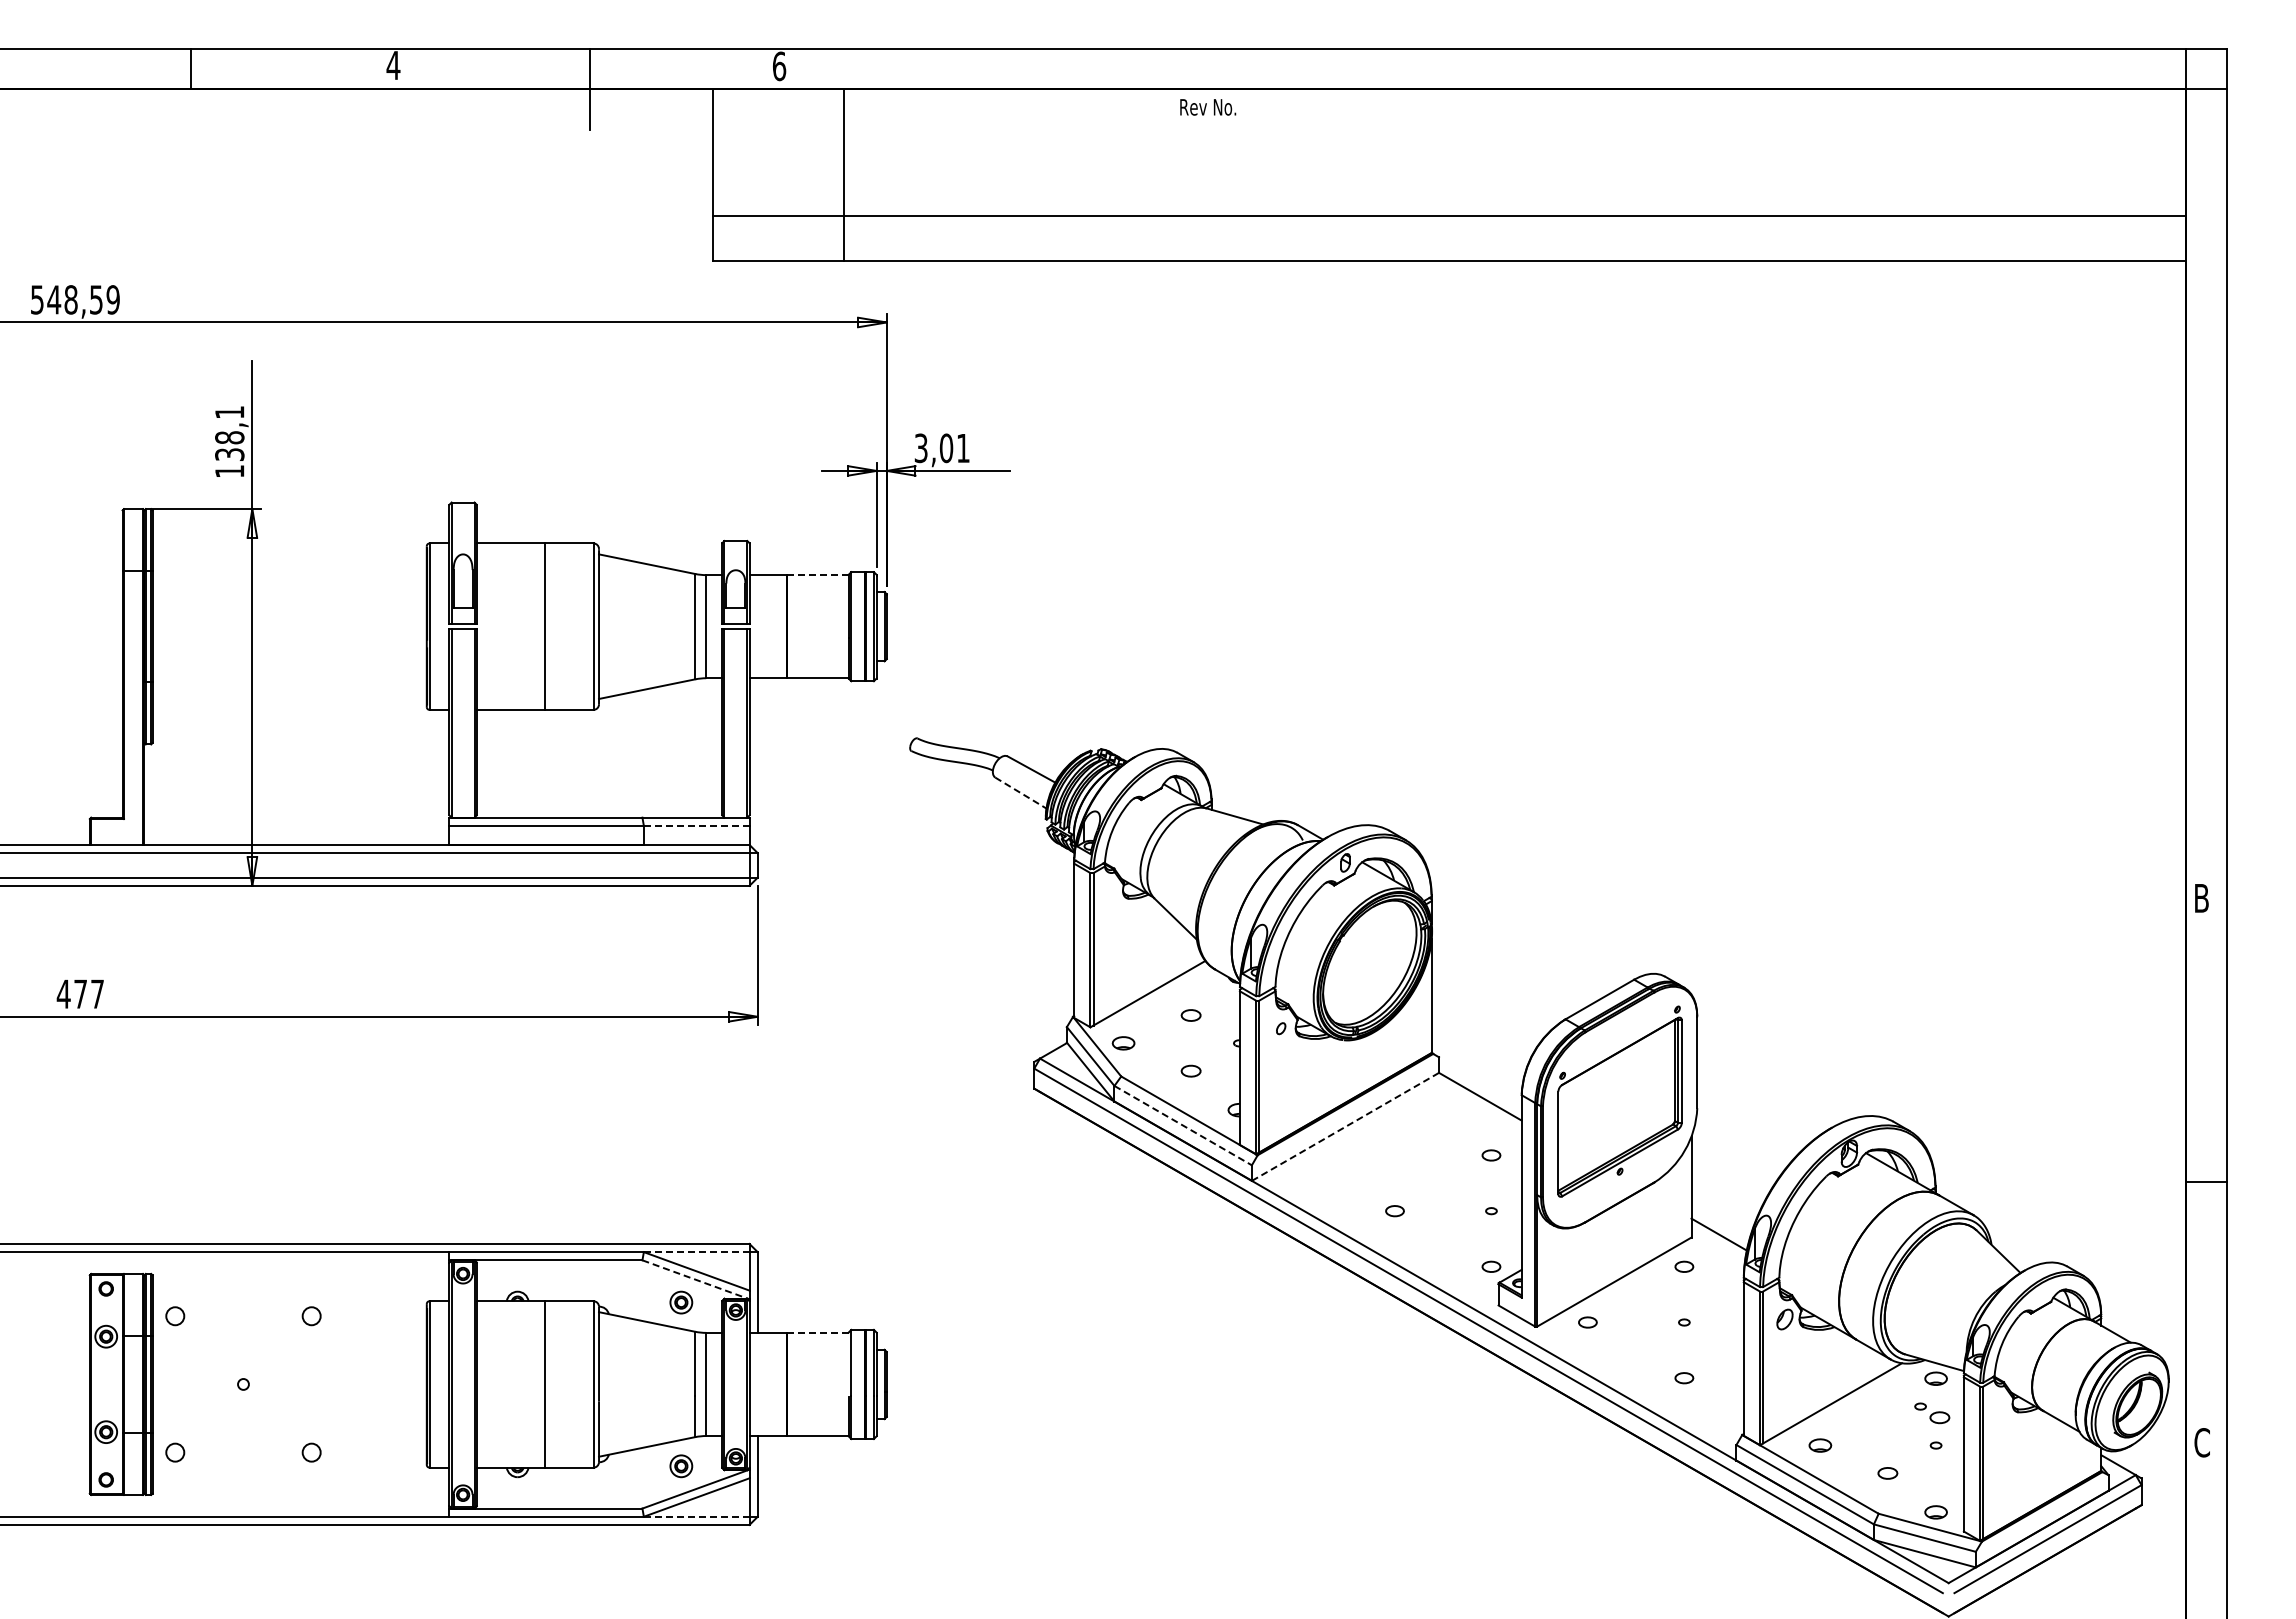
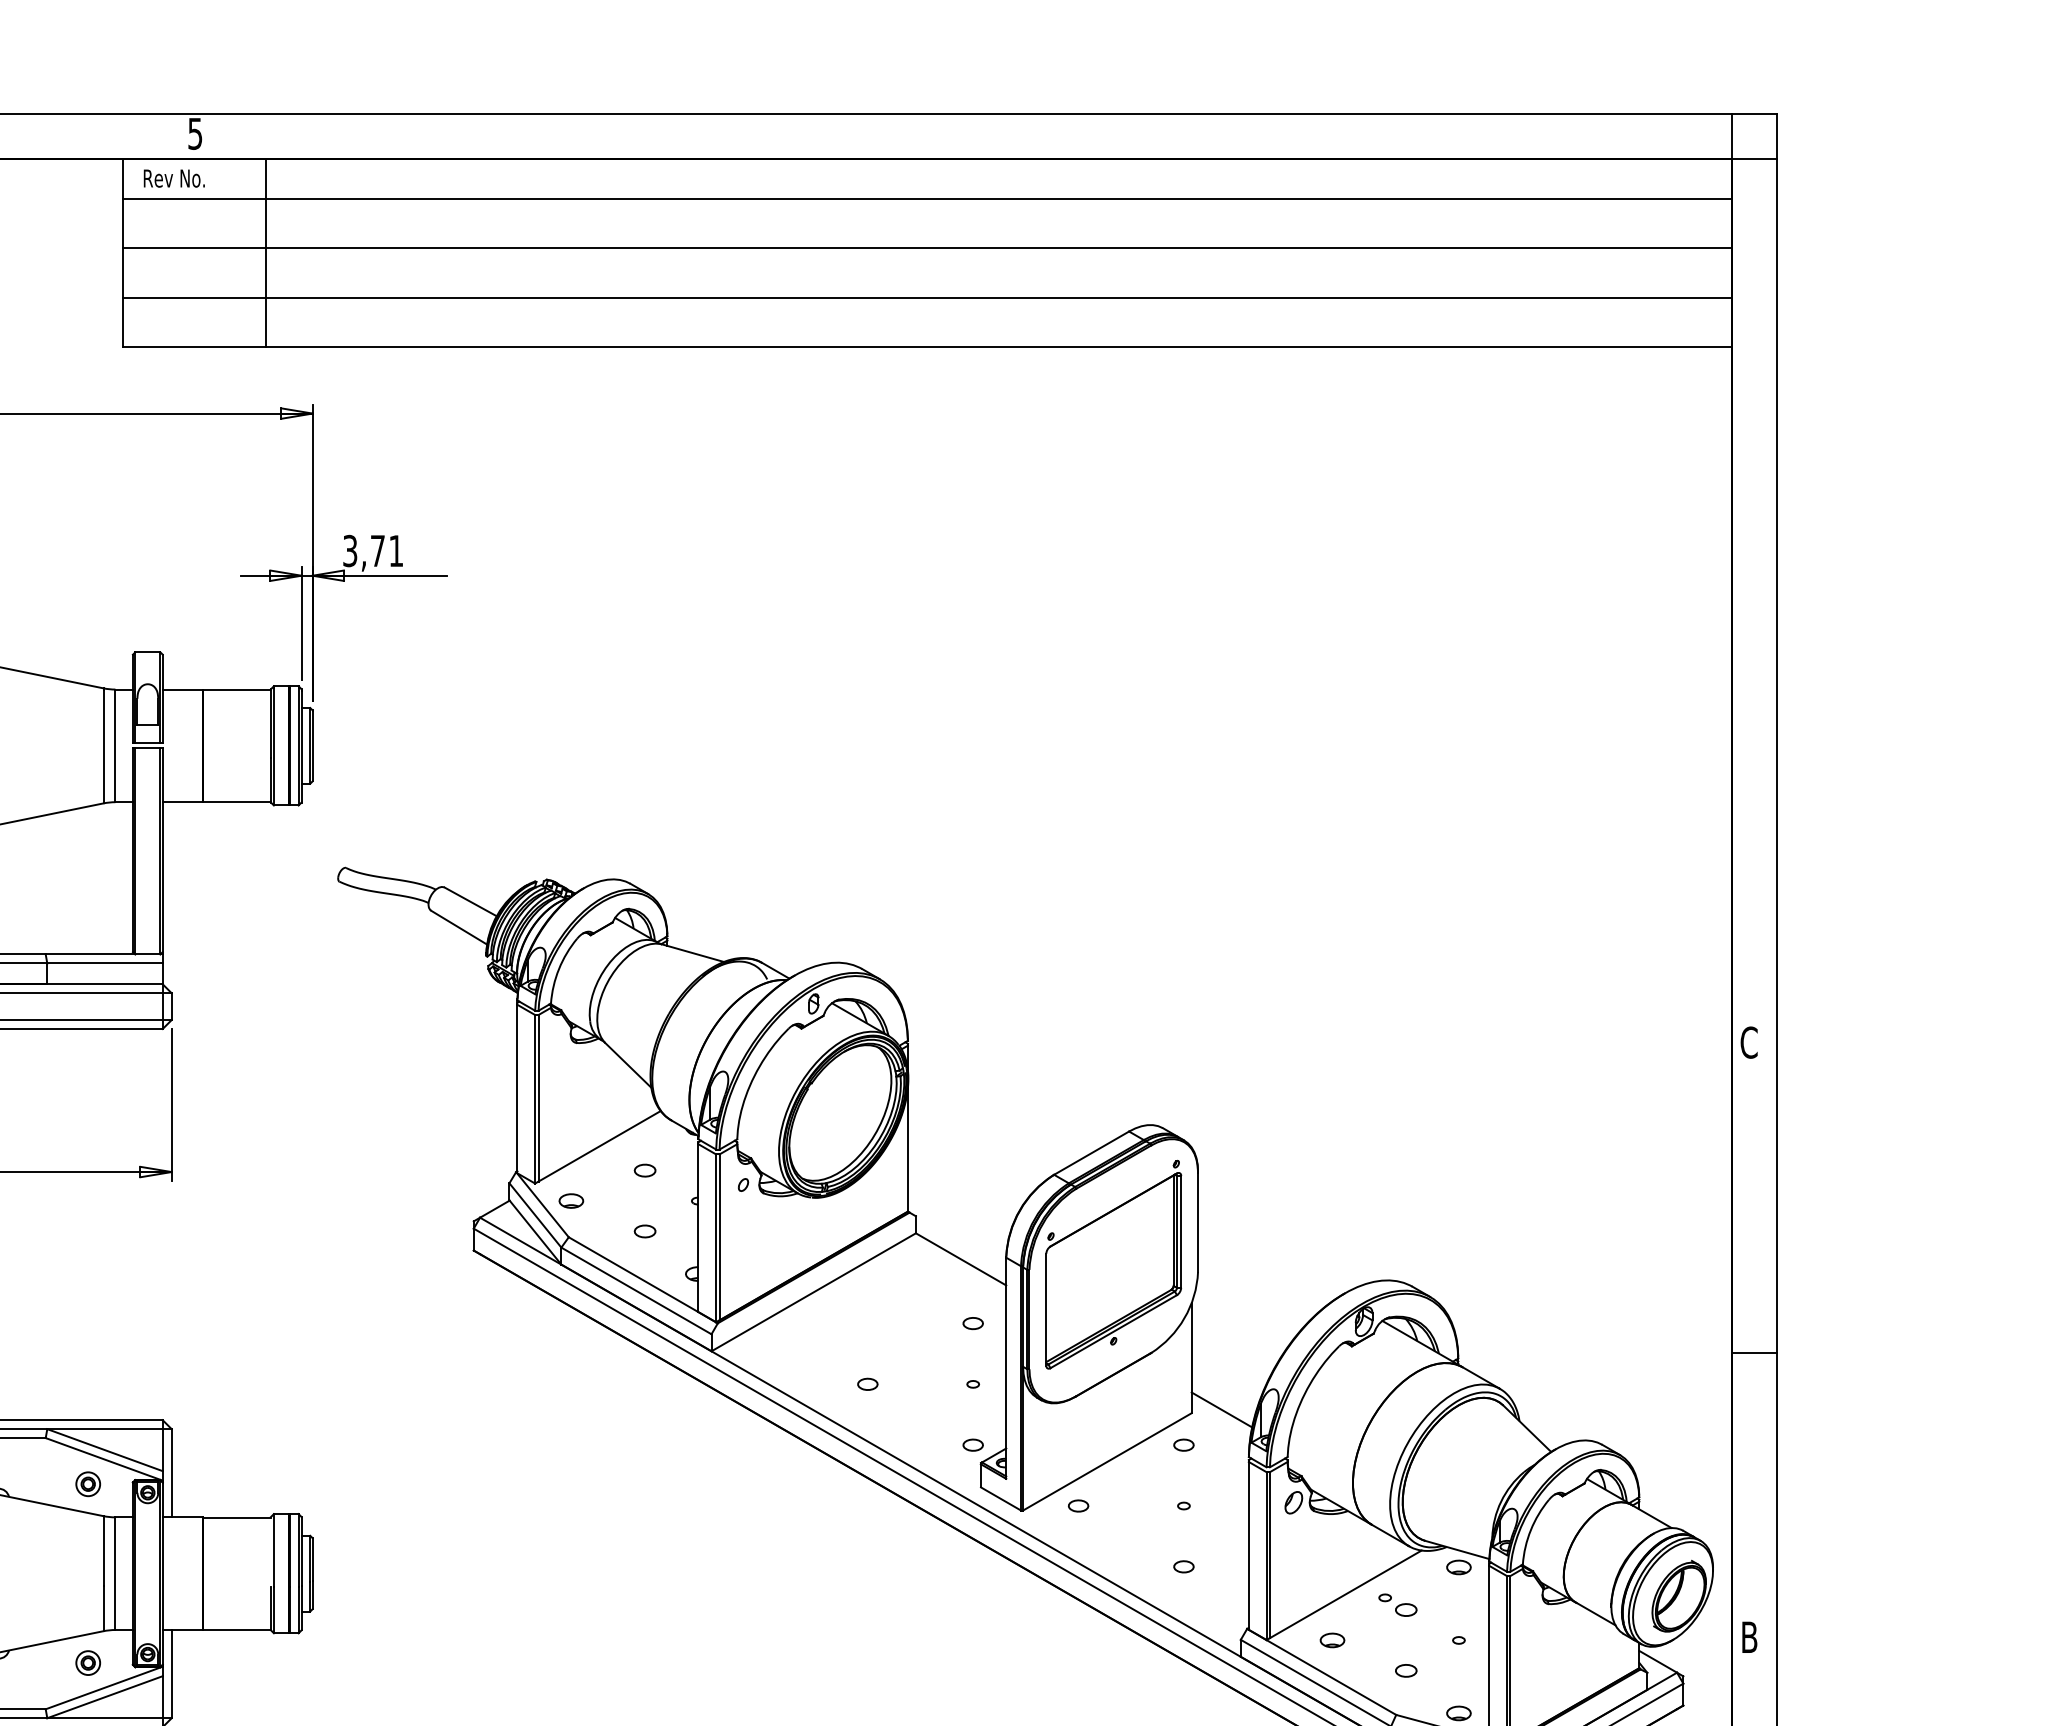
text: (779, 66) -> (195, 133), 6 -> 5
text: (1208, 107) -> (174, 178), moved
line: (1449, 126) -> (927, 199), added
line: (1449, 171) -> (927, 248), added
text: (946, 448) -> (377, 551), 3,01 -> 3,71
line: (817, 575) -> (236, 689), dashed -> solid
line: (1020, 793) -> (458, 928), dashed -> solid
line: (696, 825) -> (104, 963), dashed -> solid
text: (2201, 898) -> (1748, 1042), B -> C
line: (1183, 1125) -> (636, 1290), dashed -> solid
line: (1345, 1126) -> (813, 1291), dashed -> solid
line: (696, 1252) -> (104, 1429), dashed -> solid
line: (696, 1279) -> (104, 1459), dashed -> solid
line: (817, 1333) -> (236, 1518), dashed -> solid
part: (1932, 1413) -> (1398, 1605), moved
text: (2201, 1442) -> (1748, 1637), C -> B
line: (696, 1516) -> (104, 1717), dashed -> solid

